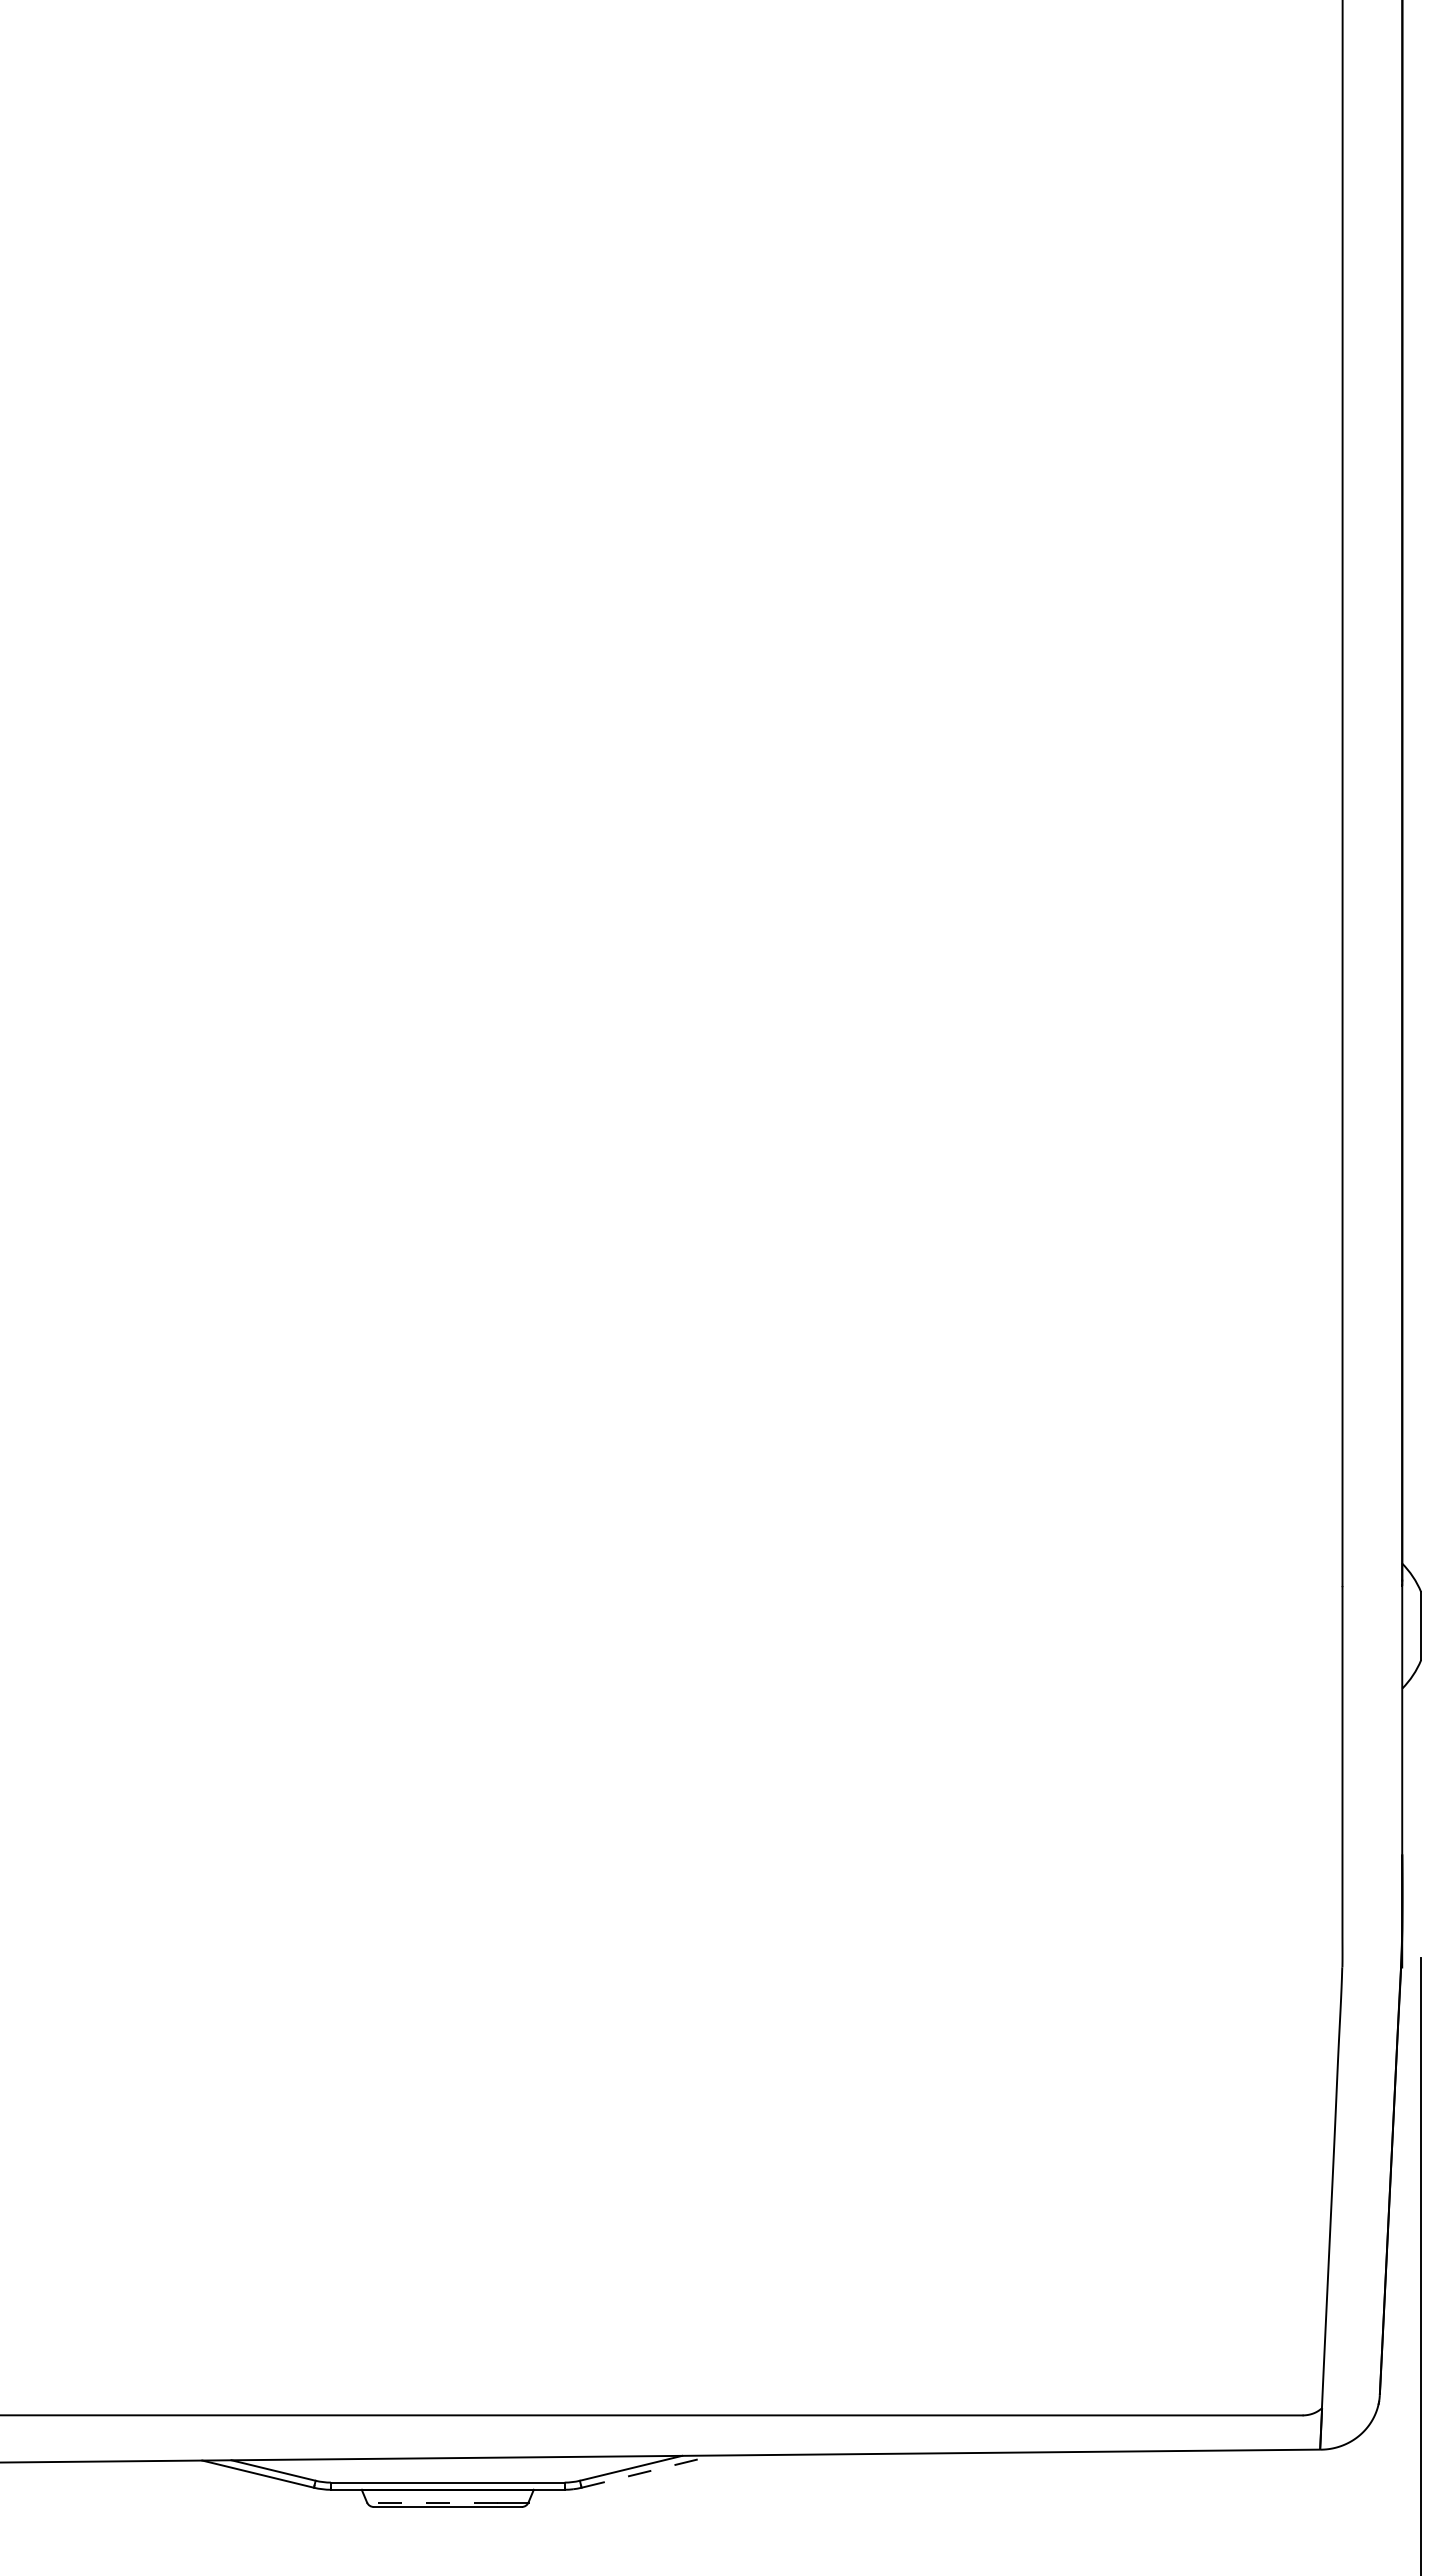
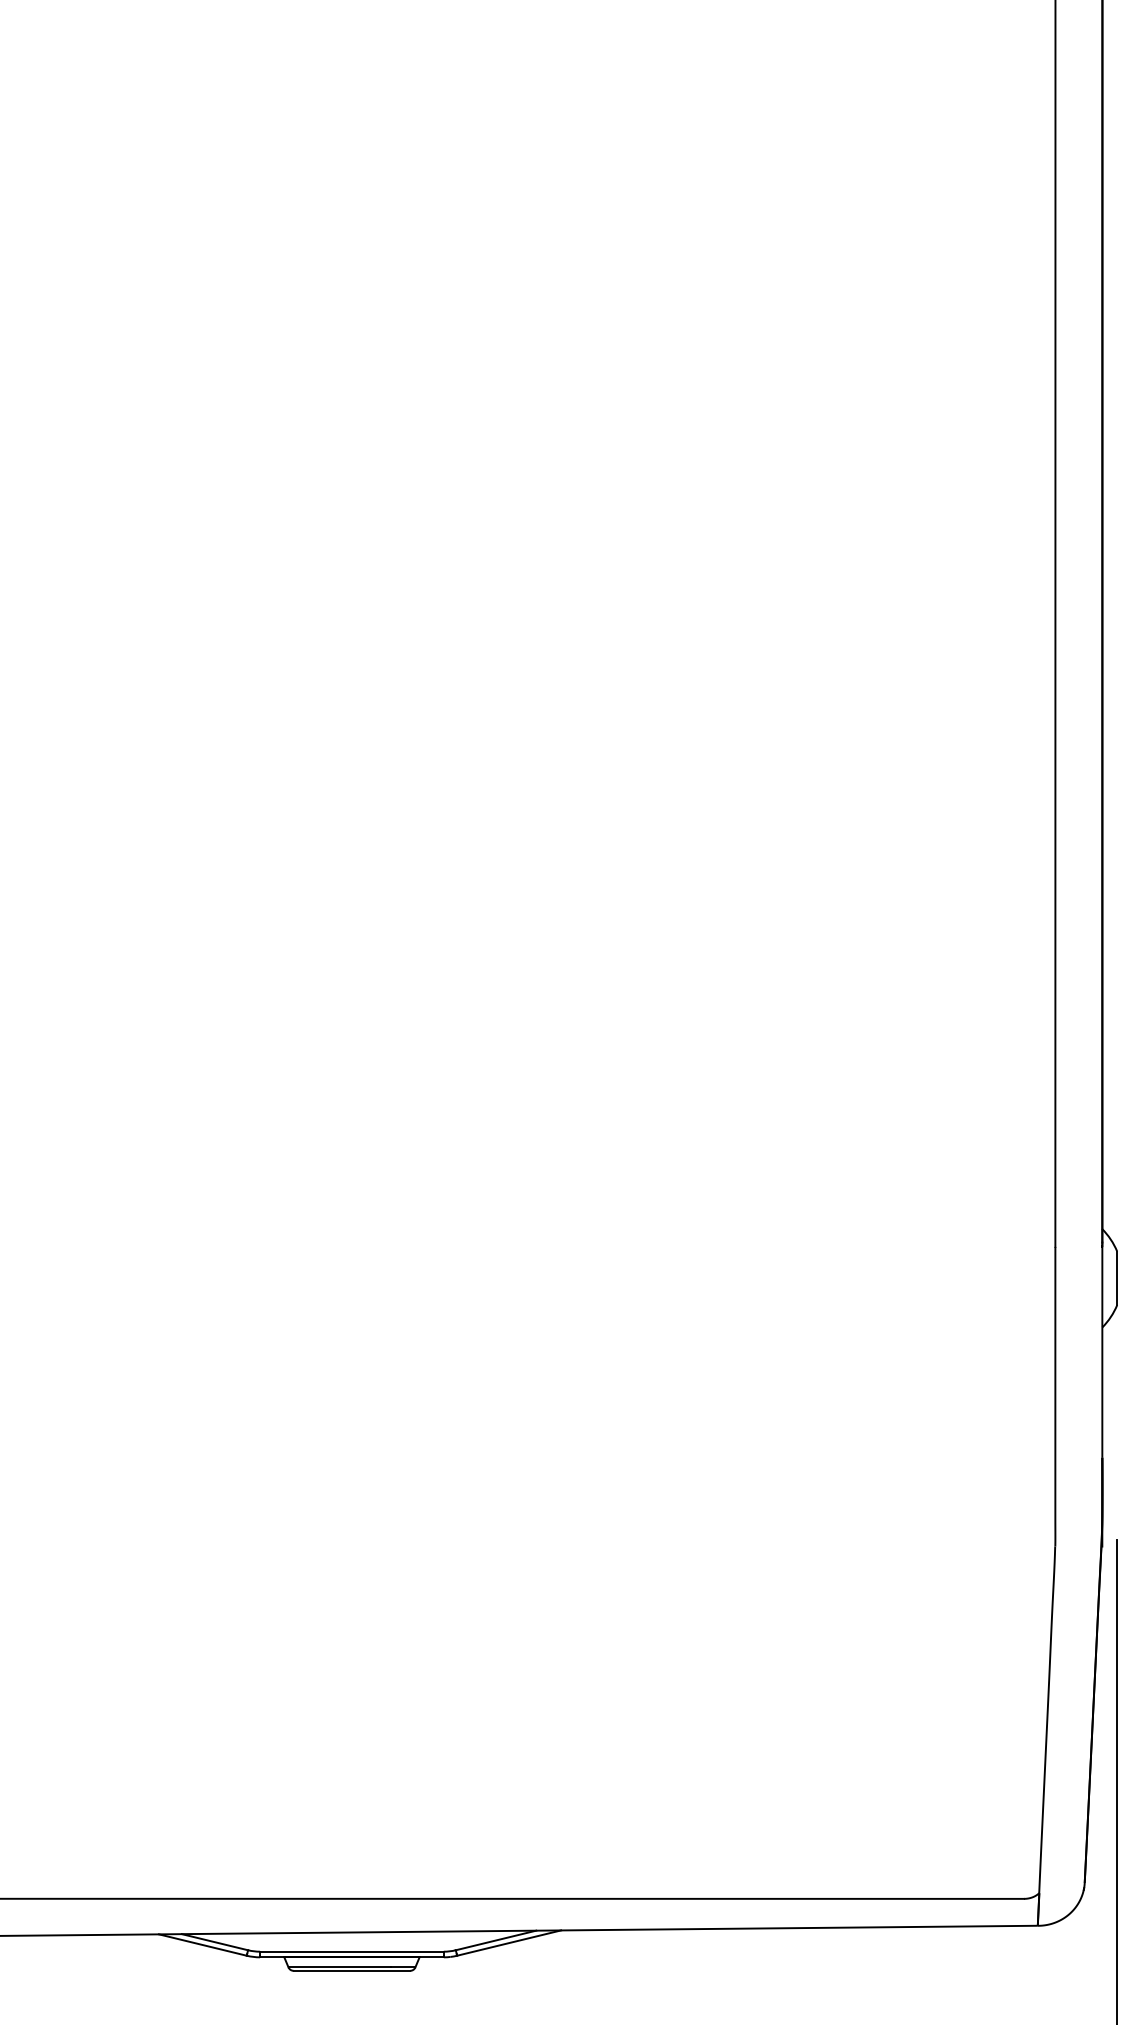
line: (648, 2471) -> (509, 1942), dashed -> solid
line: (431, 2502) -> (339, 1967), dashed -> solid

